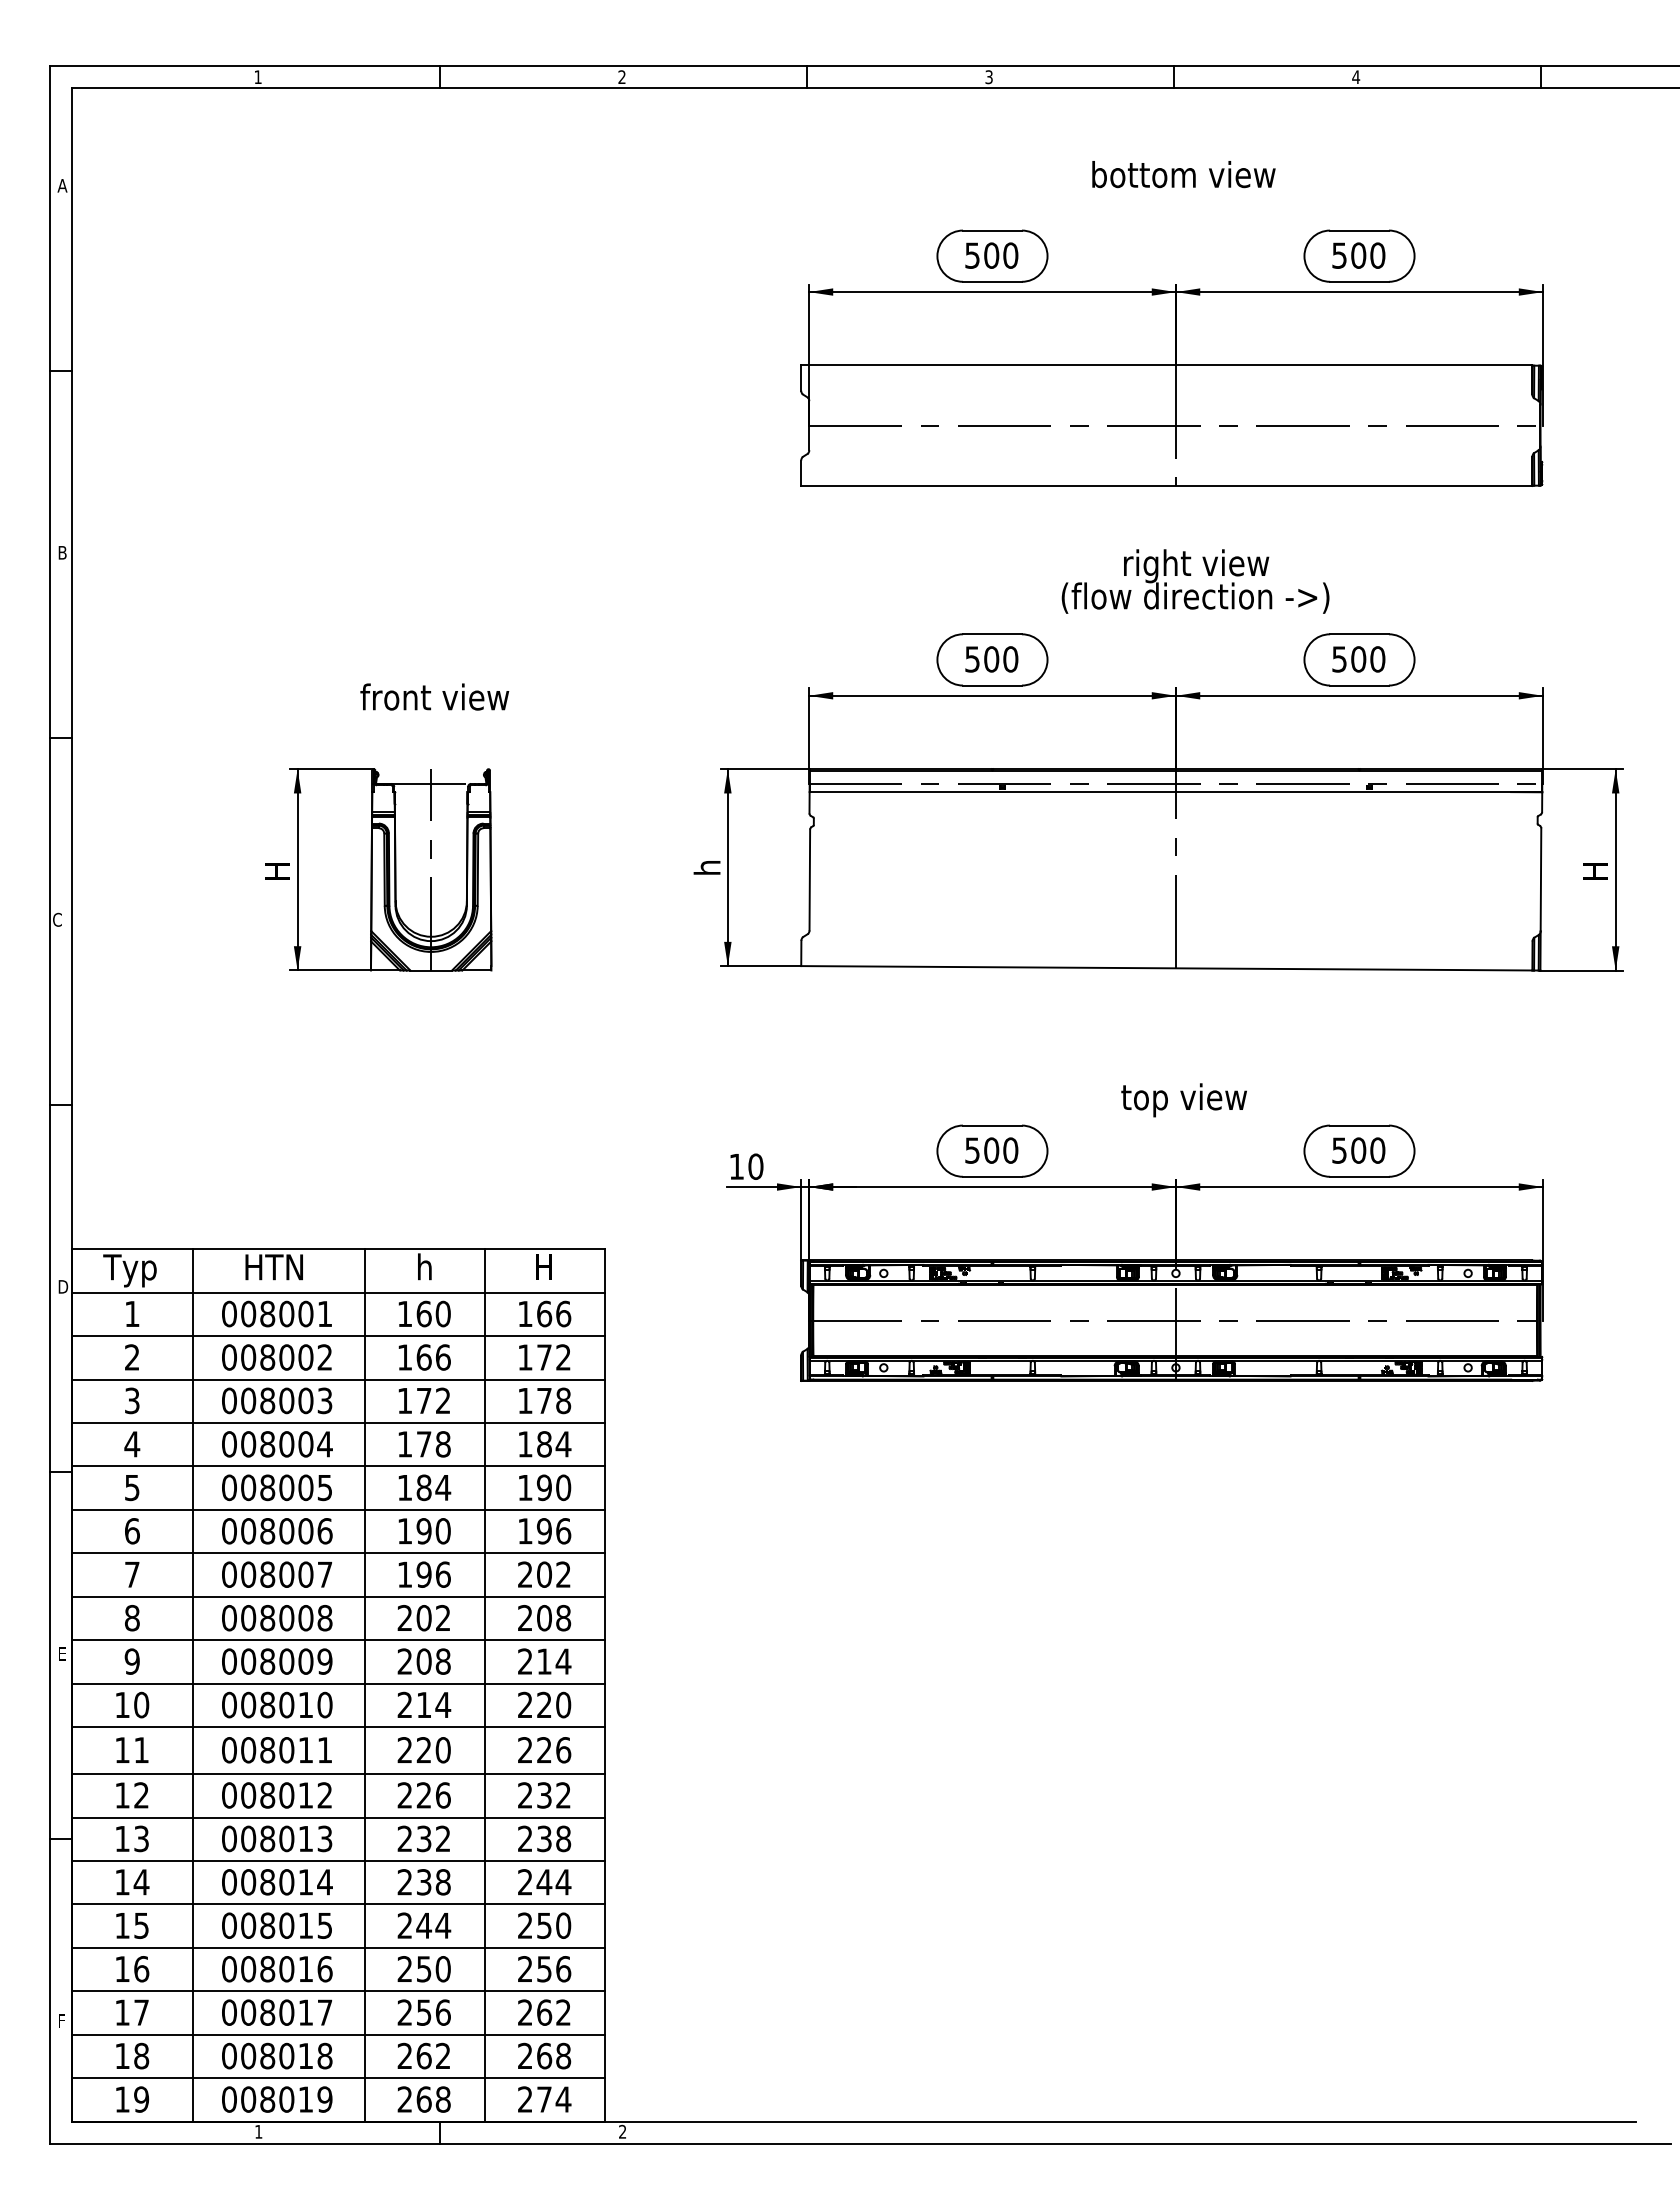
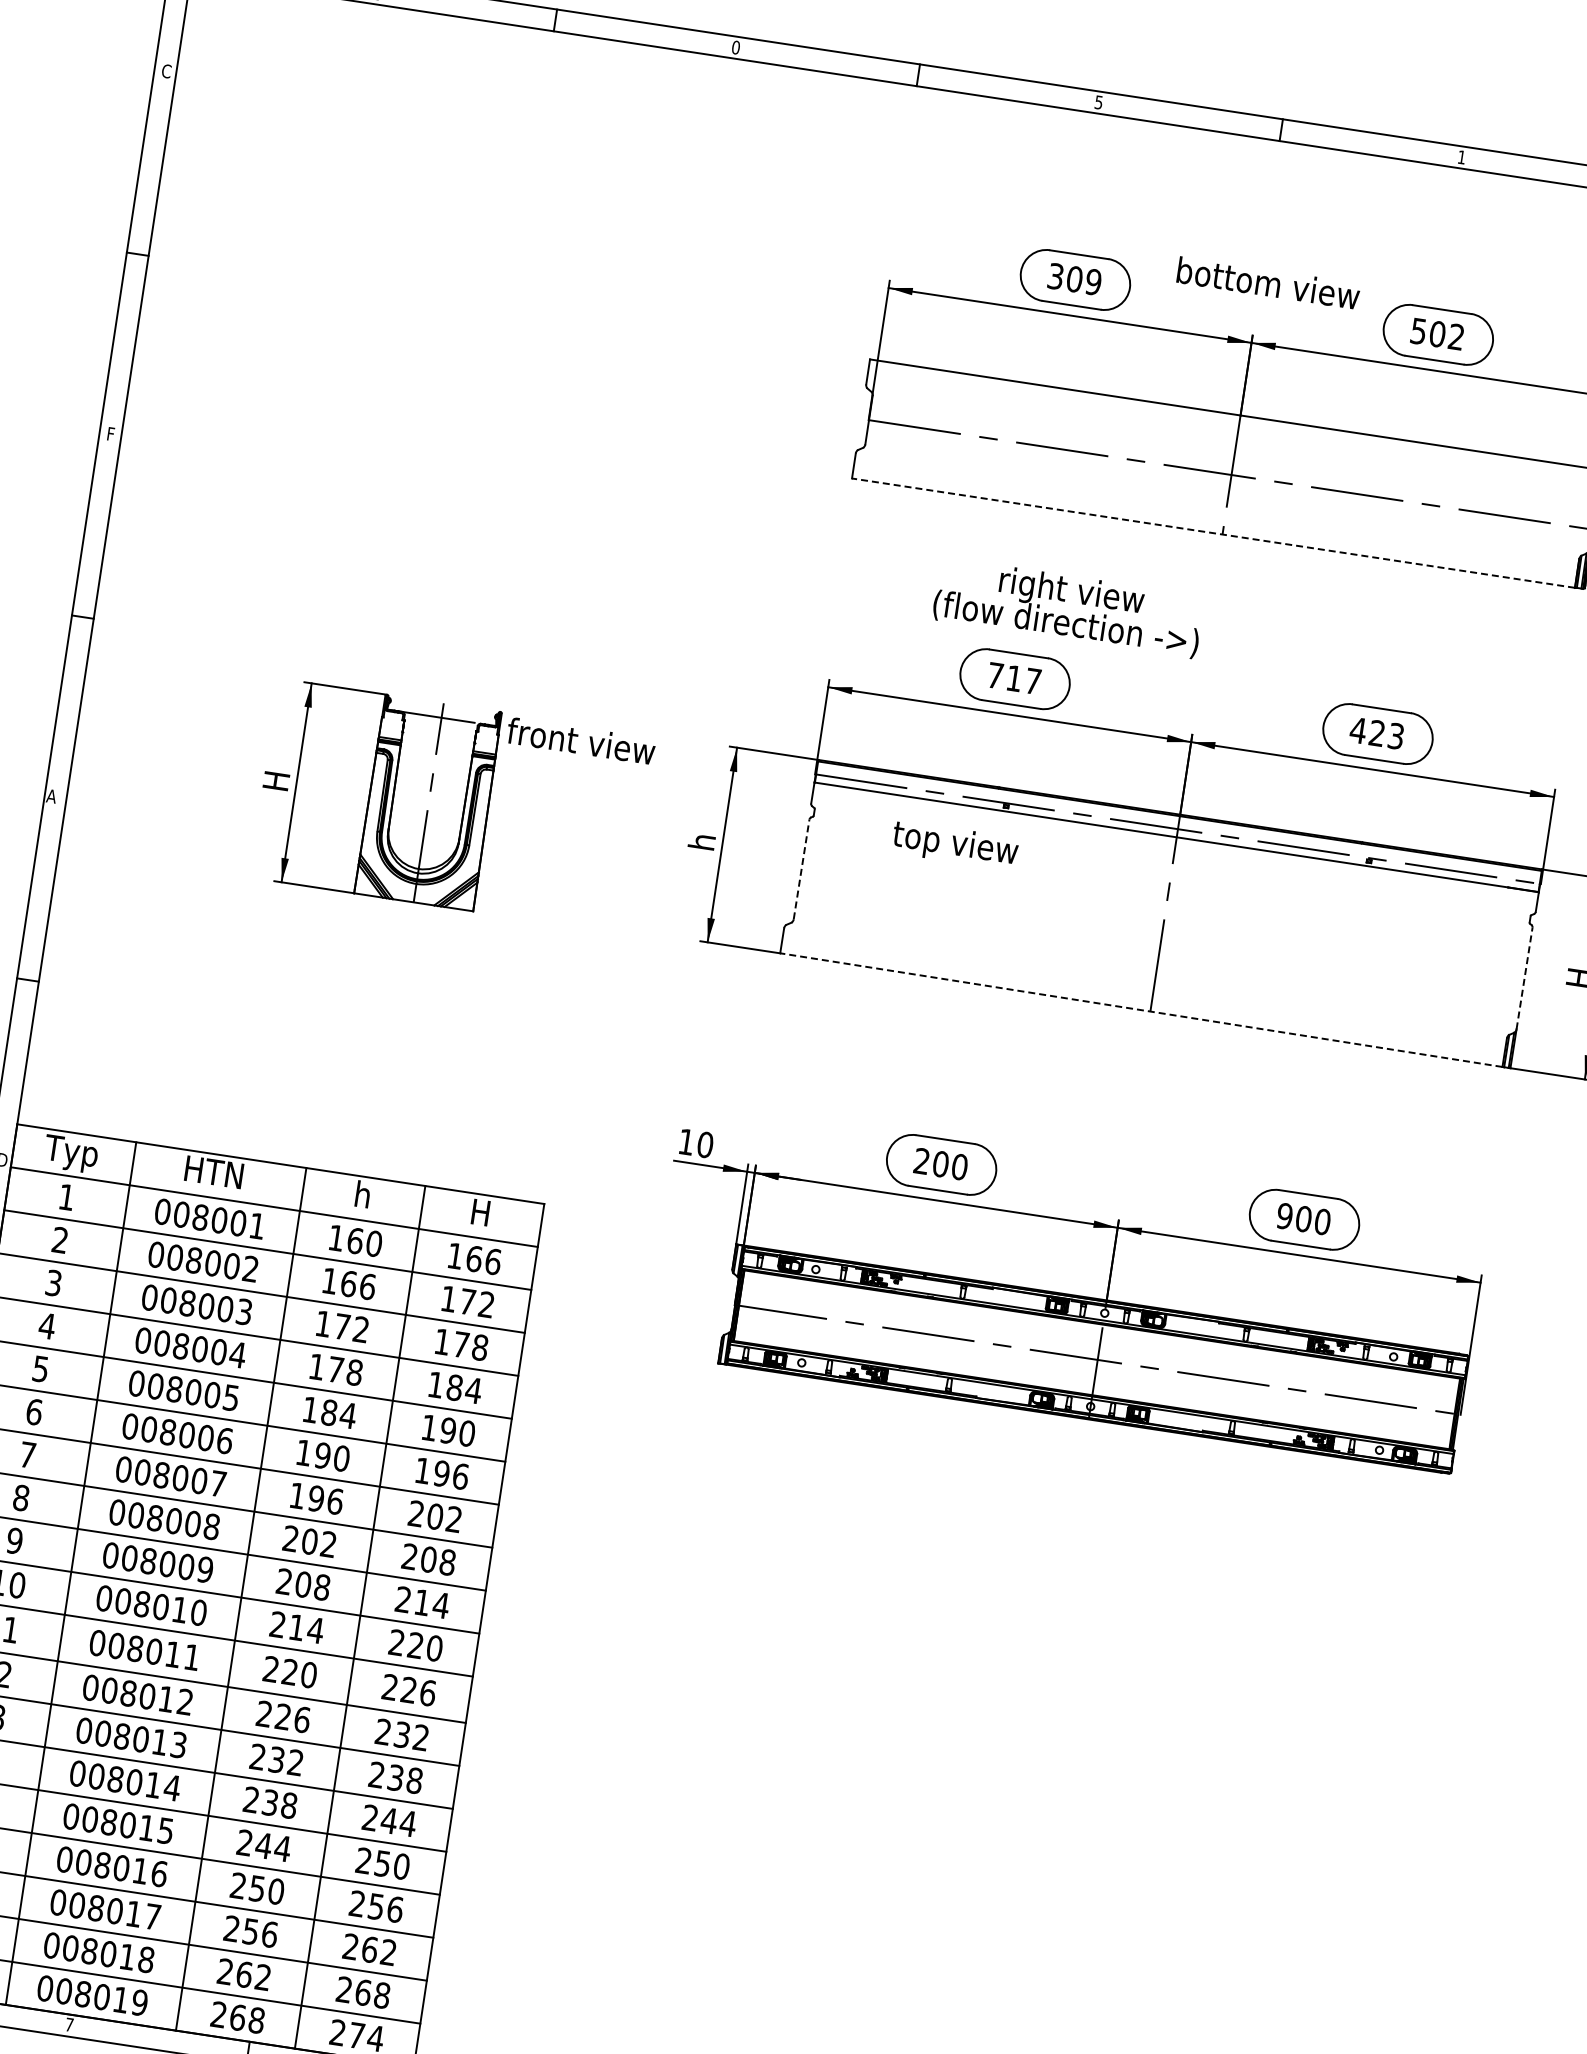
text: (988, 76) -> (1098, 101), 3 -> 5
text: (1356, 76) -> (1462, 156), 4 -> 1
text: (621, 77) -> (735, 47), 2 -> 0
text: (1183, 174) -> (1268, 283), moved
text: (62, 185) -> (166, 71), A -> C
text: (992, 255) -> (1075, 279), 500 -> 309
text: (1377, 255) -> (1456, 336), 500 -> 502
line: (1166, 485) -> (1213, 532), solid -> dashed
text: (62, 552) -> (111, 433), B -> F
text: (1195, 581) -> (1068, 607), moved
text: (991, 659) -> (1014, 678), 500 -> 717
text: (1358, 659) -> (1377, 733), 500 -> 423
text: (434, 696) -> (581, 740), moved
line: (809, 879) -> (801, 868), solid -> dashed
line: (1540, 879) -> (1524, 978), solid -> dashed
text: (57, 919) -> (51, 796), C -> A
line: (1166, 968) -> (1141, 1010), solid -> dashed
text: (1183, 1100) -> (954, 845), moved
text: (972, 1150) -> (921, 1161), 500 -> 200
text: (1339, 1150) -> (1284, 1216), 500 -> 900
text: (258, 2131) -> (69, 2024), 1 -> 7

